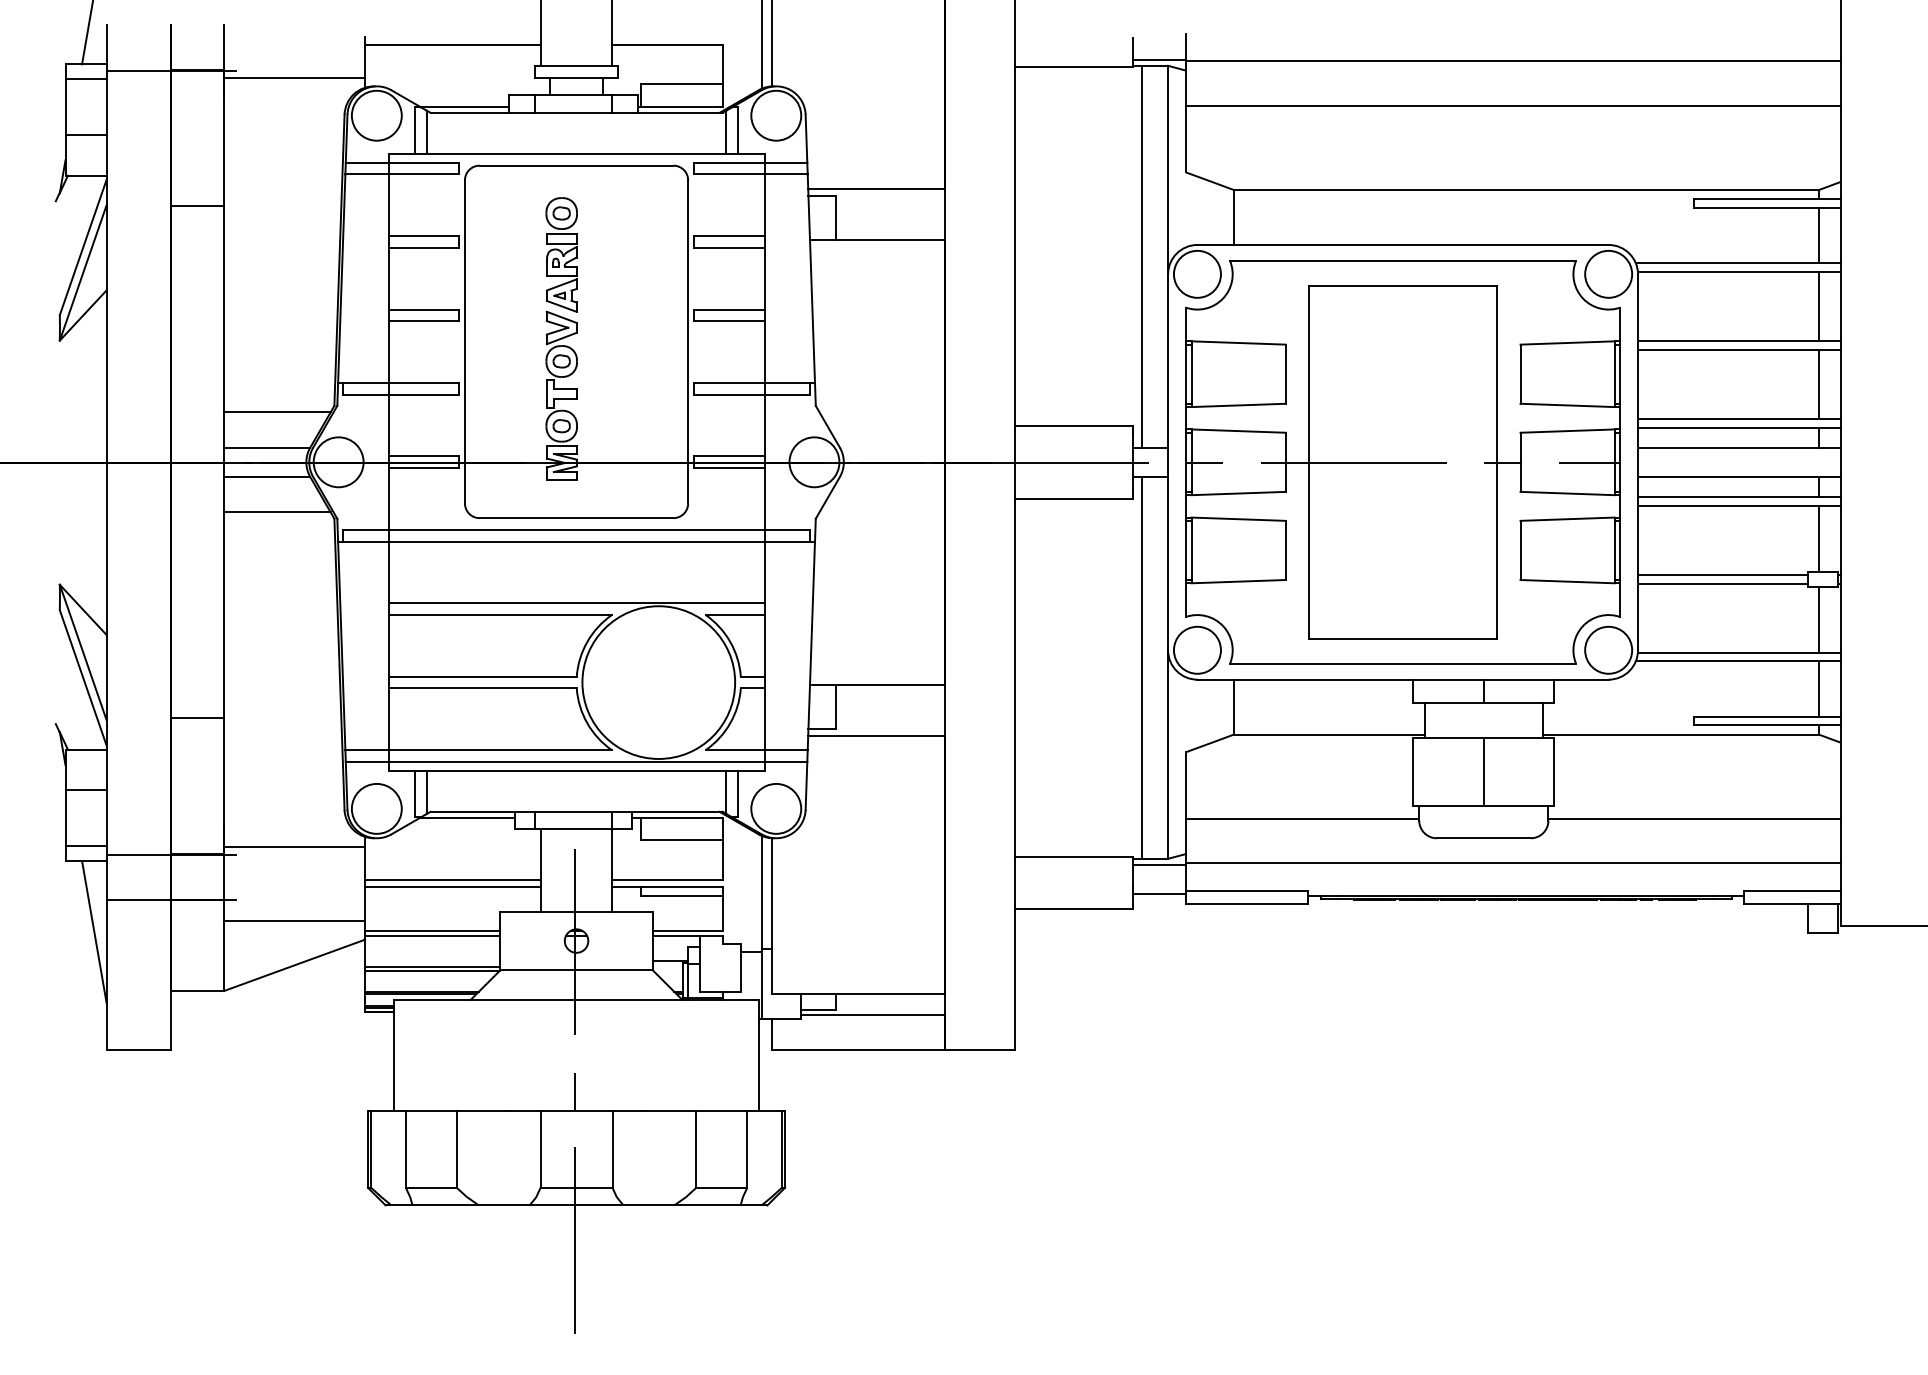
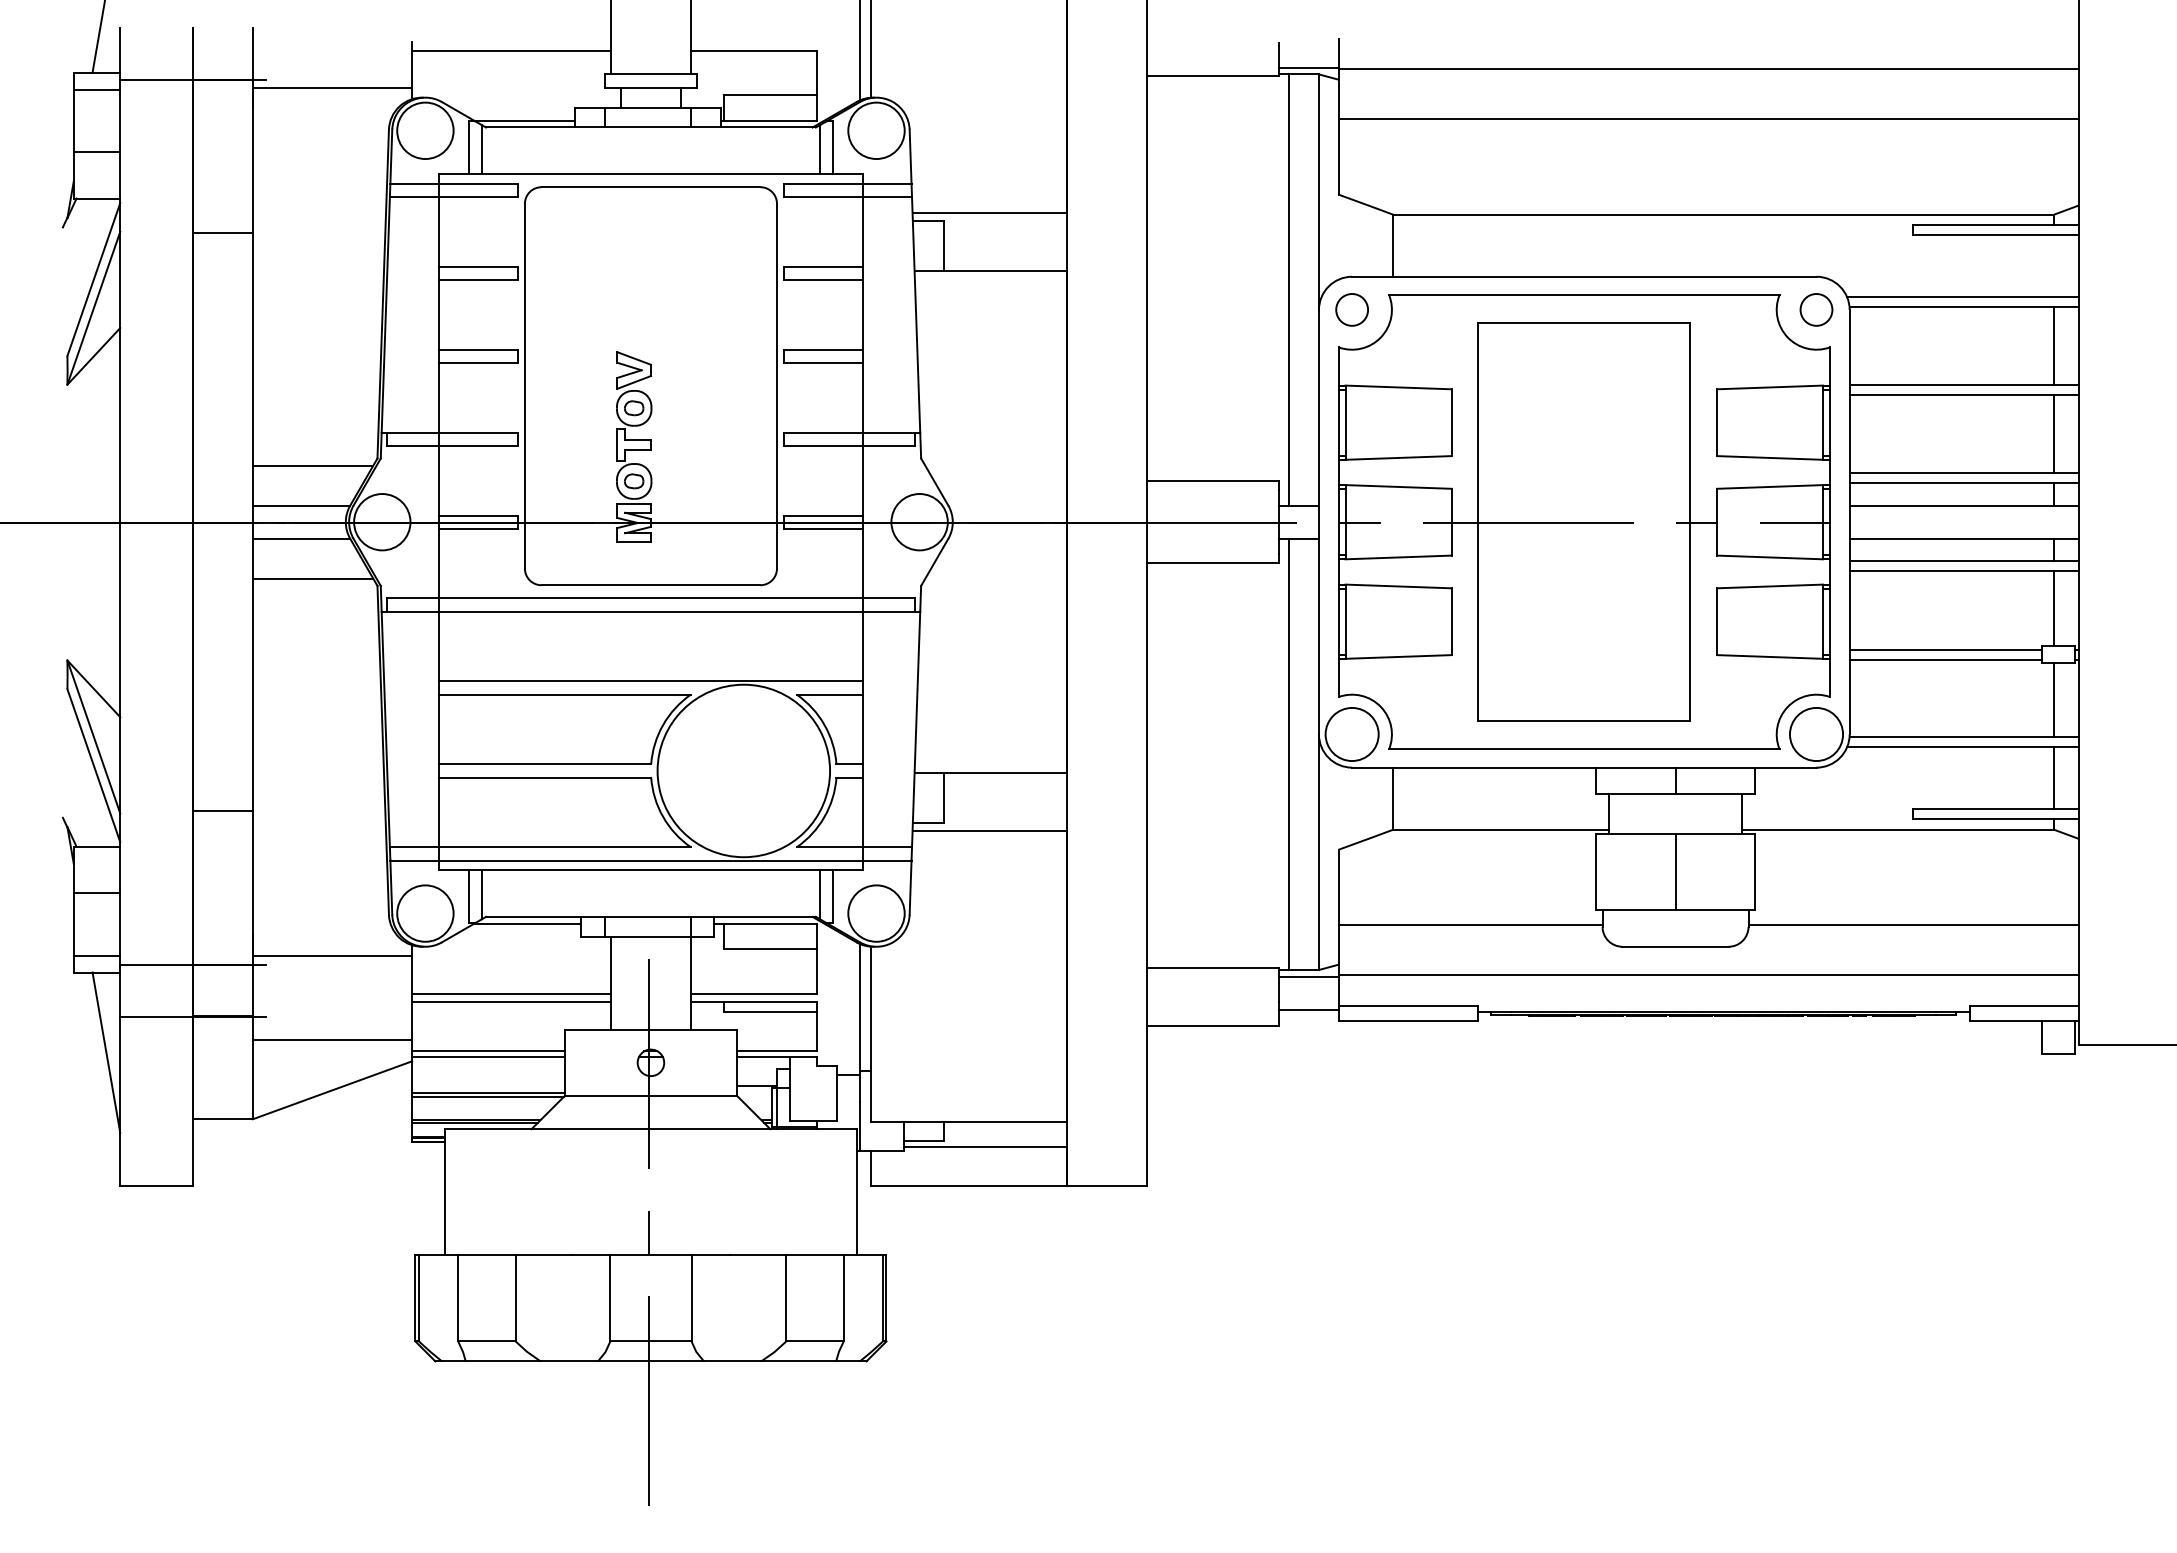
line: (1818, 235) -> (2053, 266), removed
part: (561, 254) -> (633, 287), removed
circle: (1196, 273) -> (1351, 308), size x0.6
circle: (1608, 273) -> (1816, 308), size x0.6

